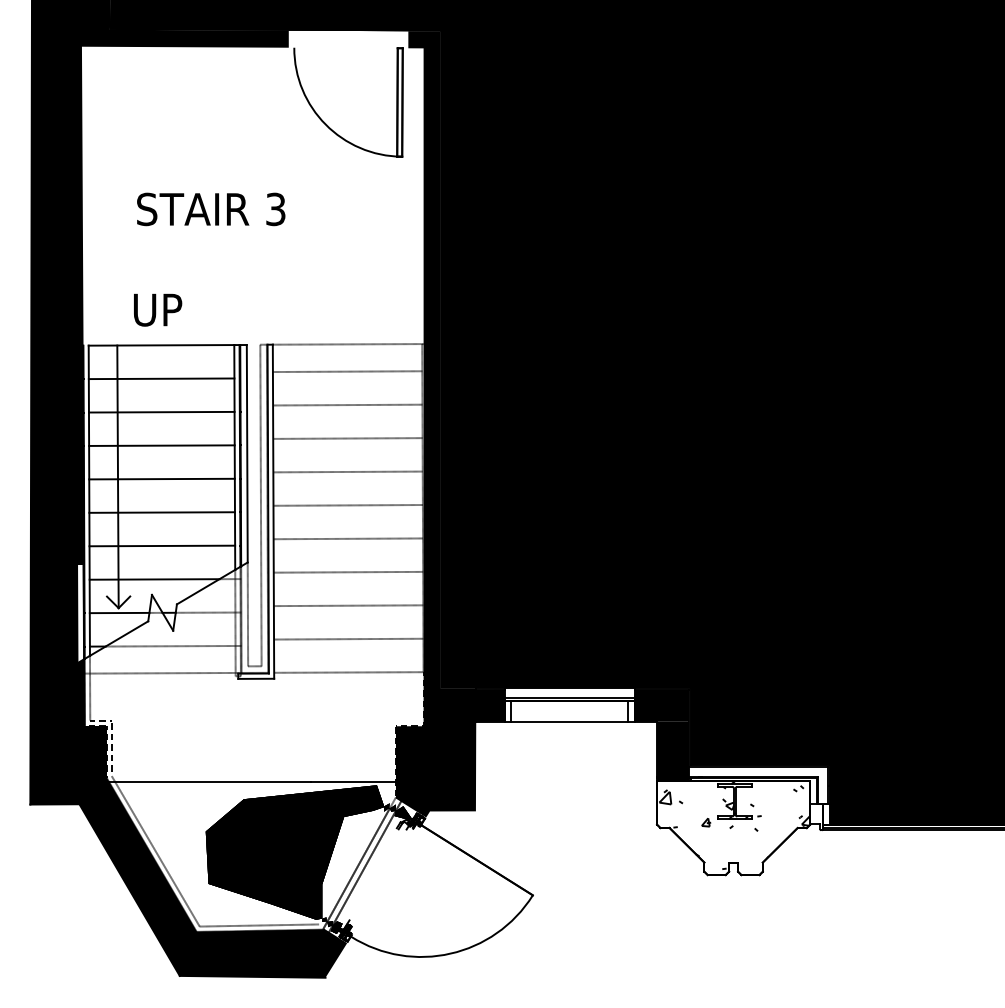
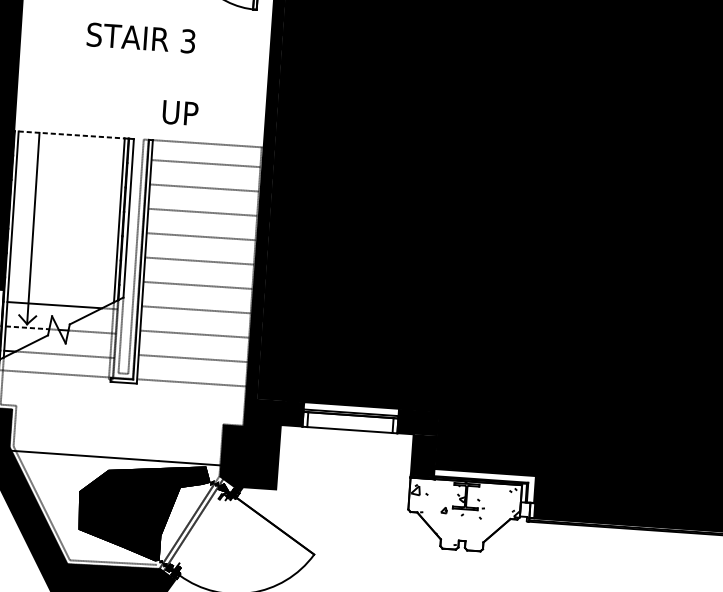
text: (211, 209) -> (141, 38), moved
text: (158, 309) -> (180, 112), moved
line: (161, 345) -> (71, 135), solid -> dashed
line: (161, 378) -> (70, 159), removed
line: (161, 411) -> (68, 183), removed
line: (161, 445) -> (66, 207), removed
line: (161, 478) -> (64, 231), removed
line: (161, 512) -> (63, 256), removed
line: (162, 545) -> (62, 280), removed
line: (119, 613) -> (27, 328), solid -> dashed

